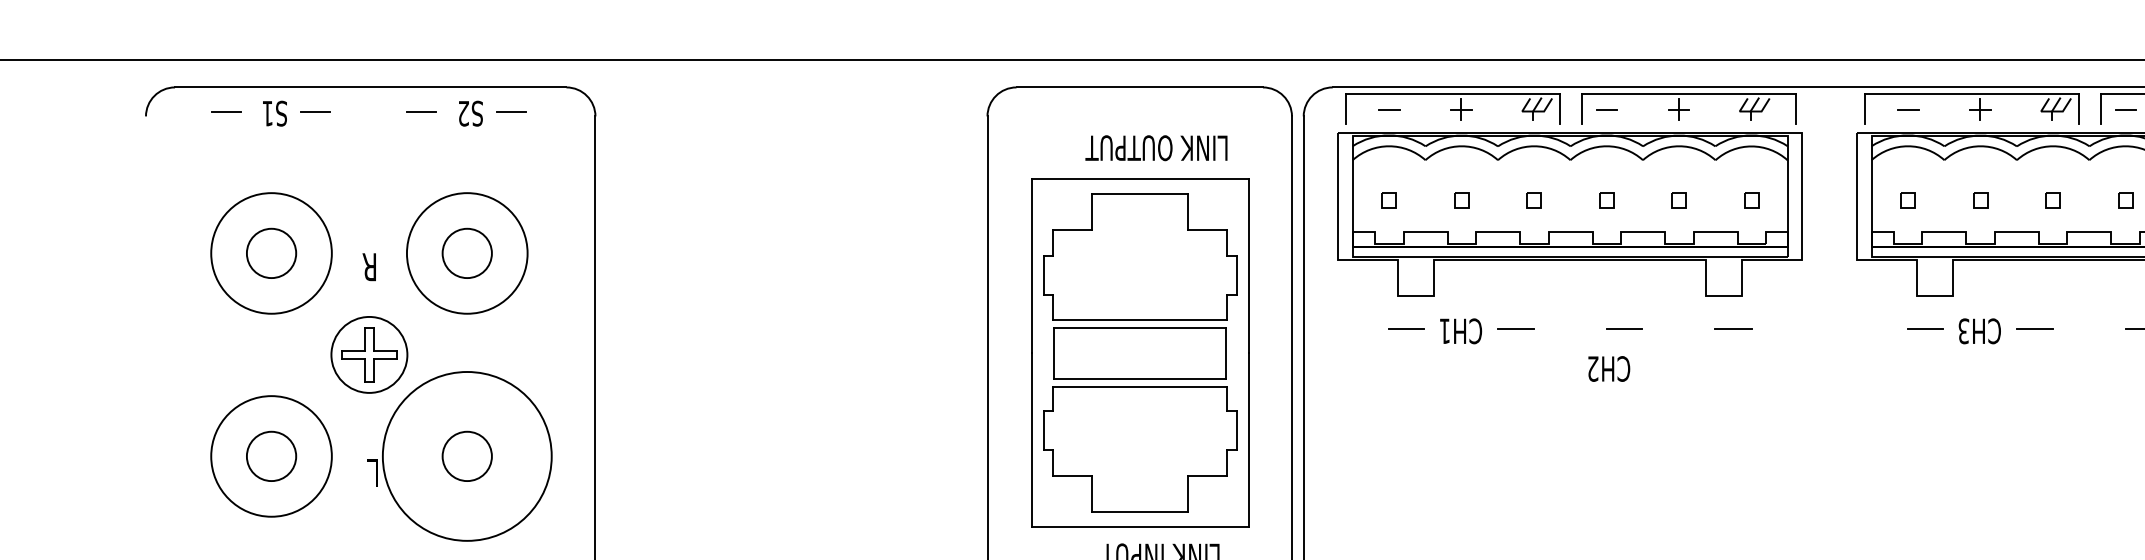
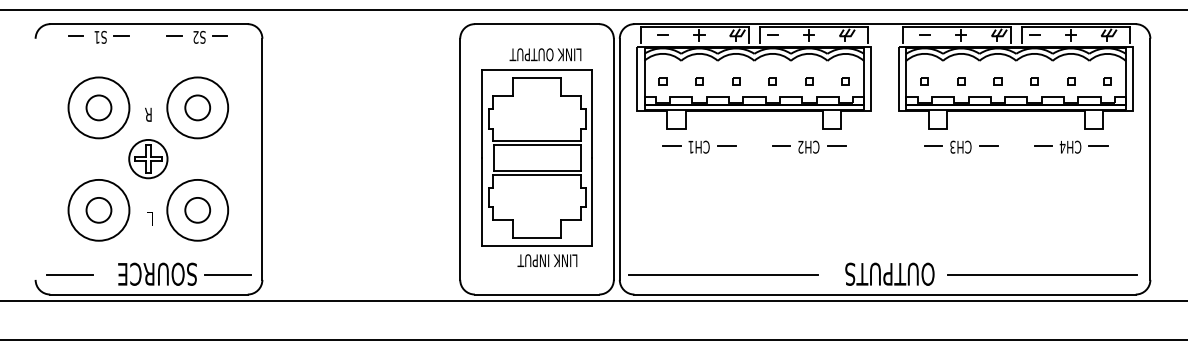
text: (1608, 367) -> (808, 146), moved
circle: (466, 454) -> (197, 209), size x0.71

